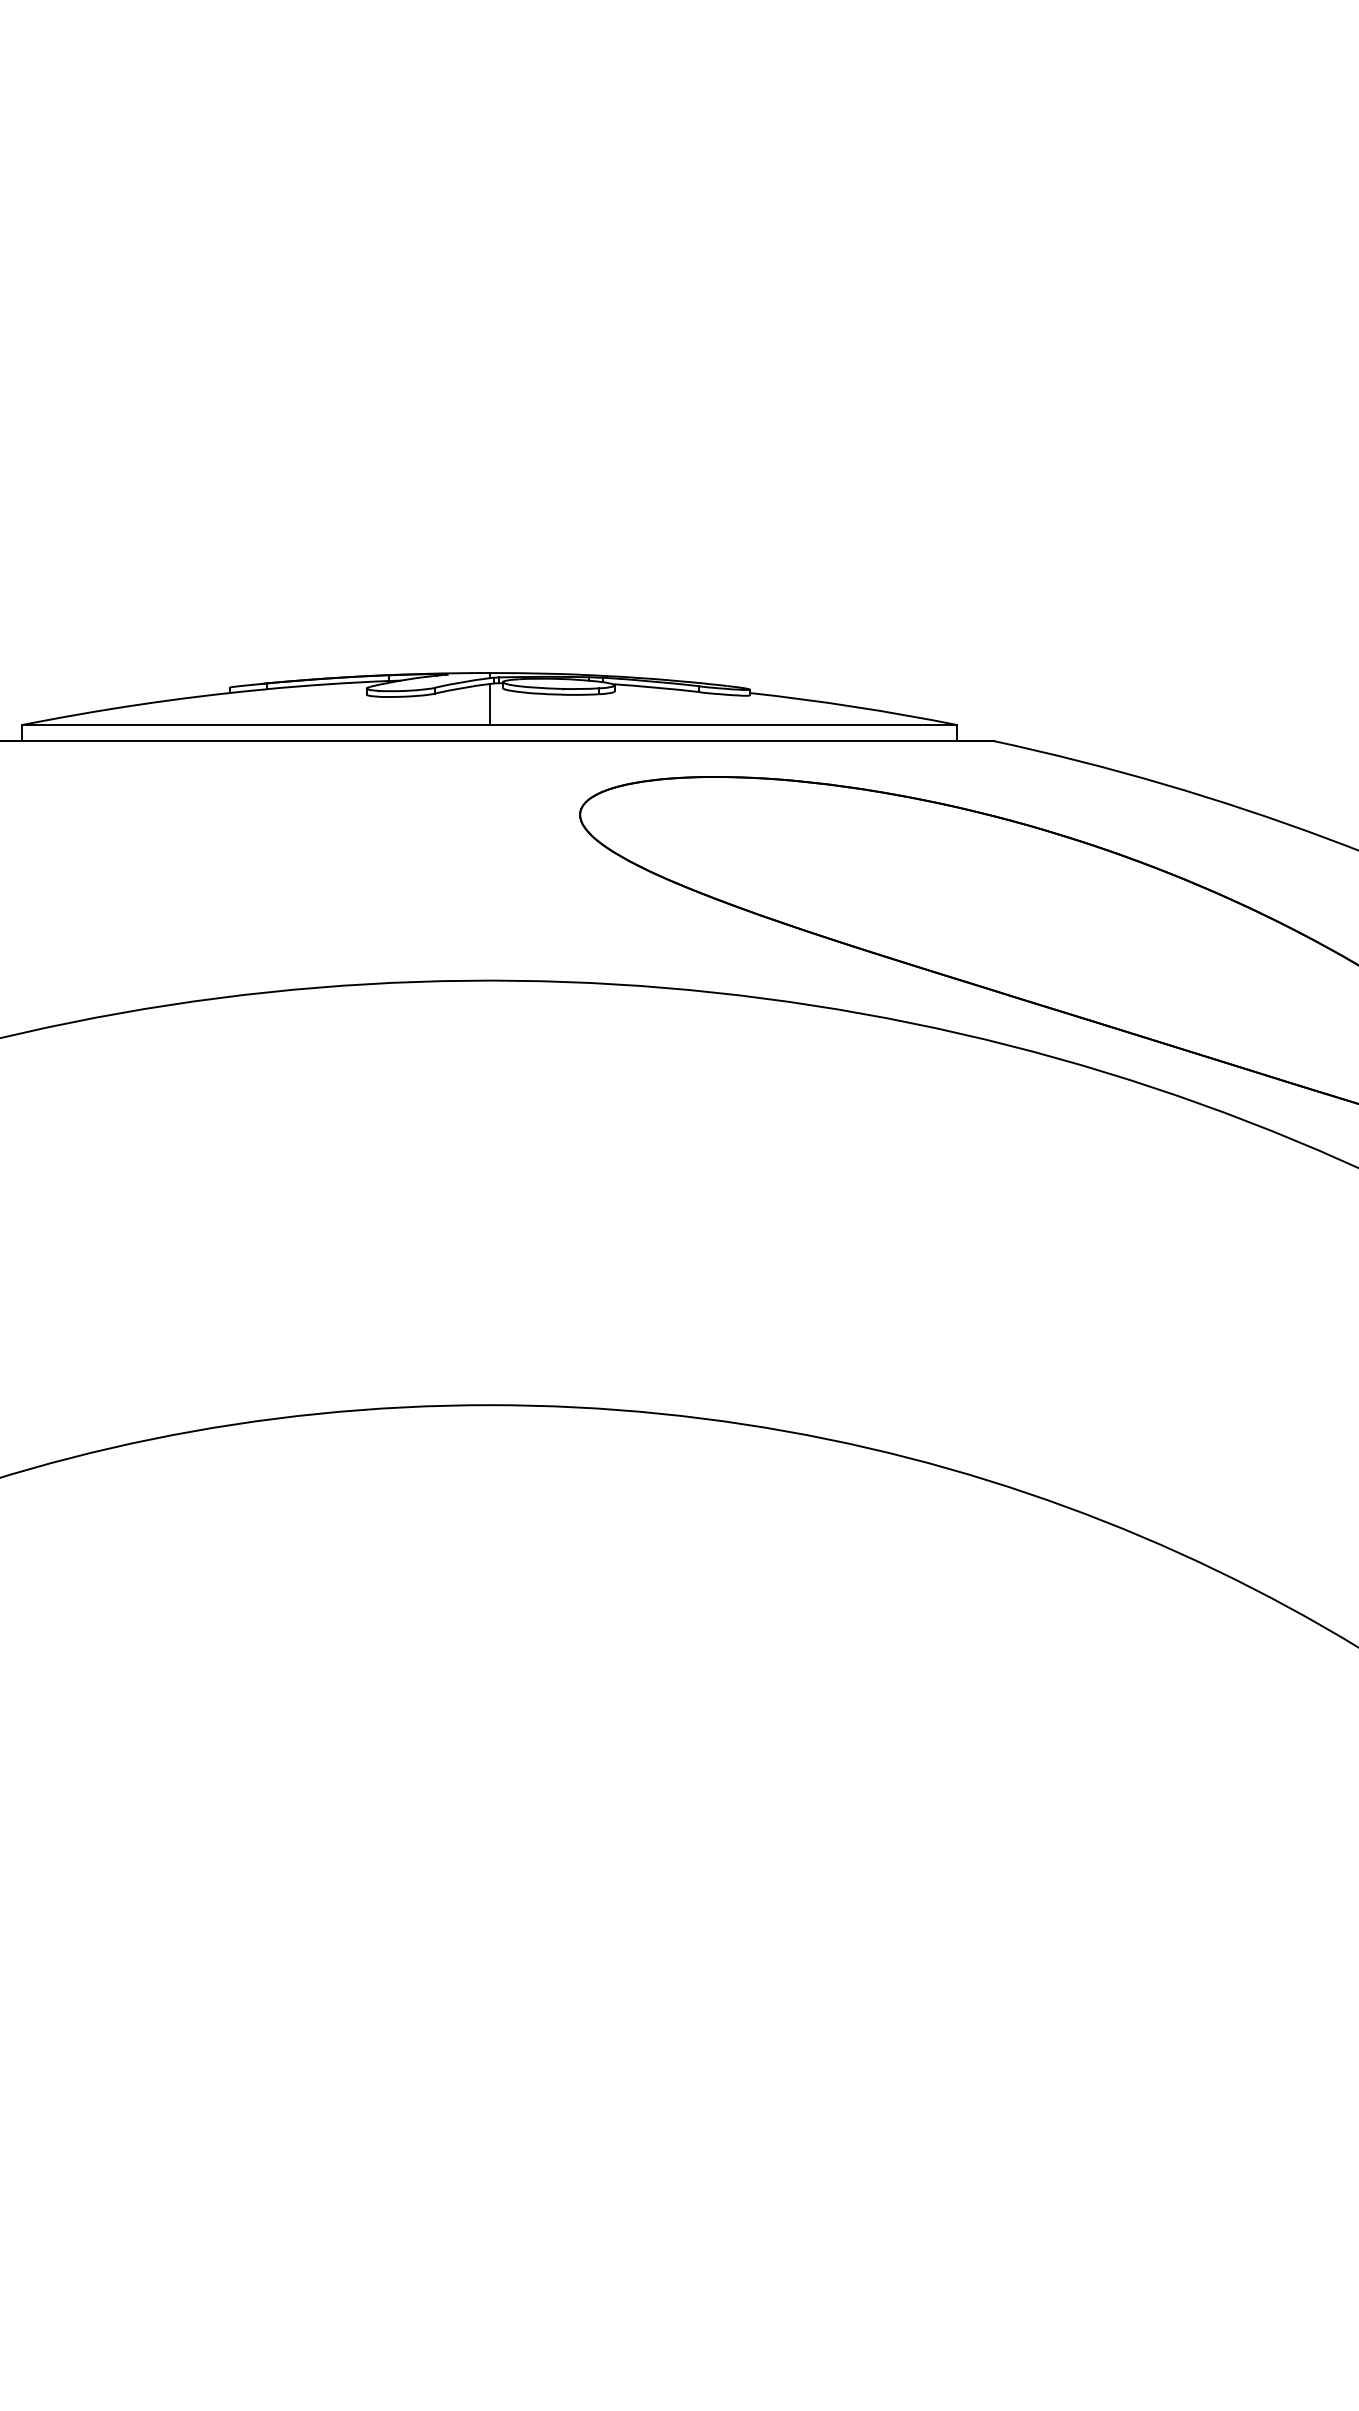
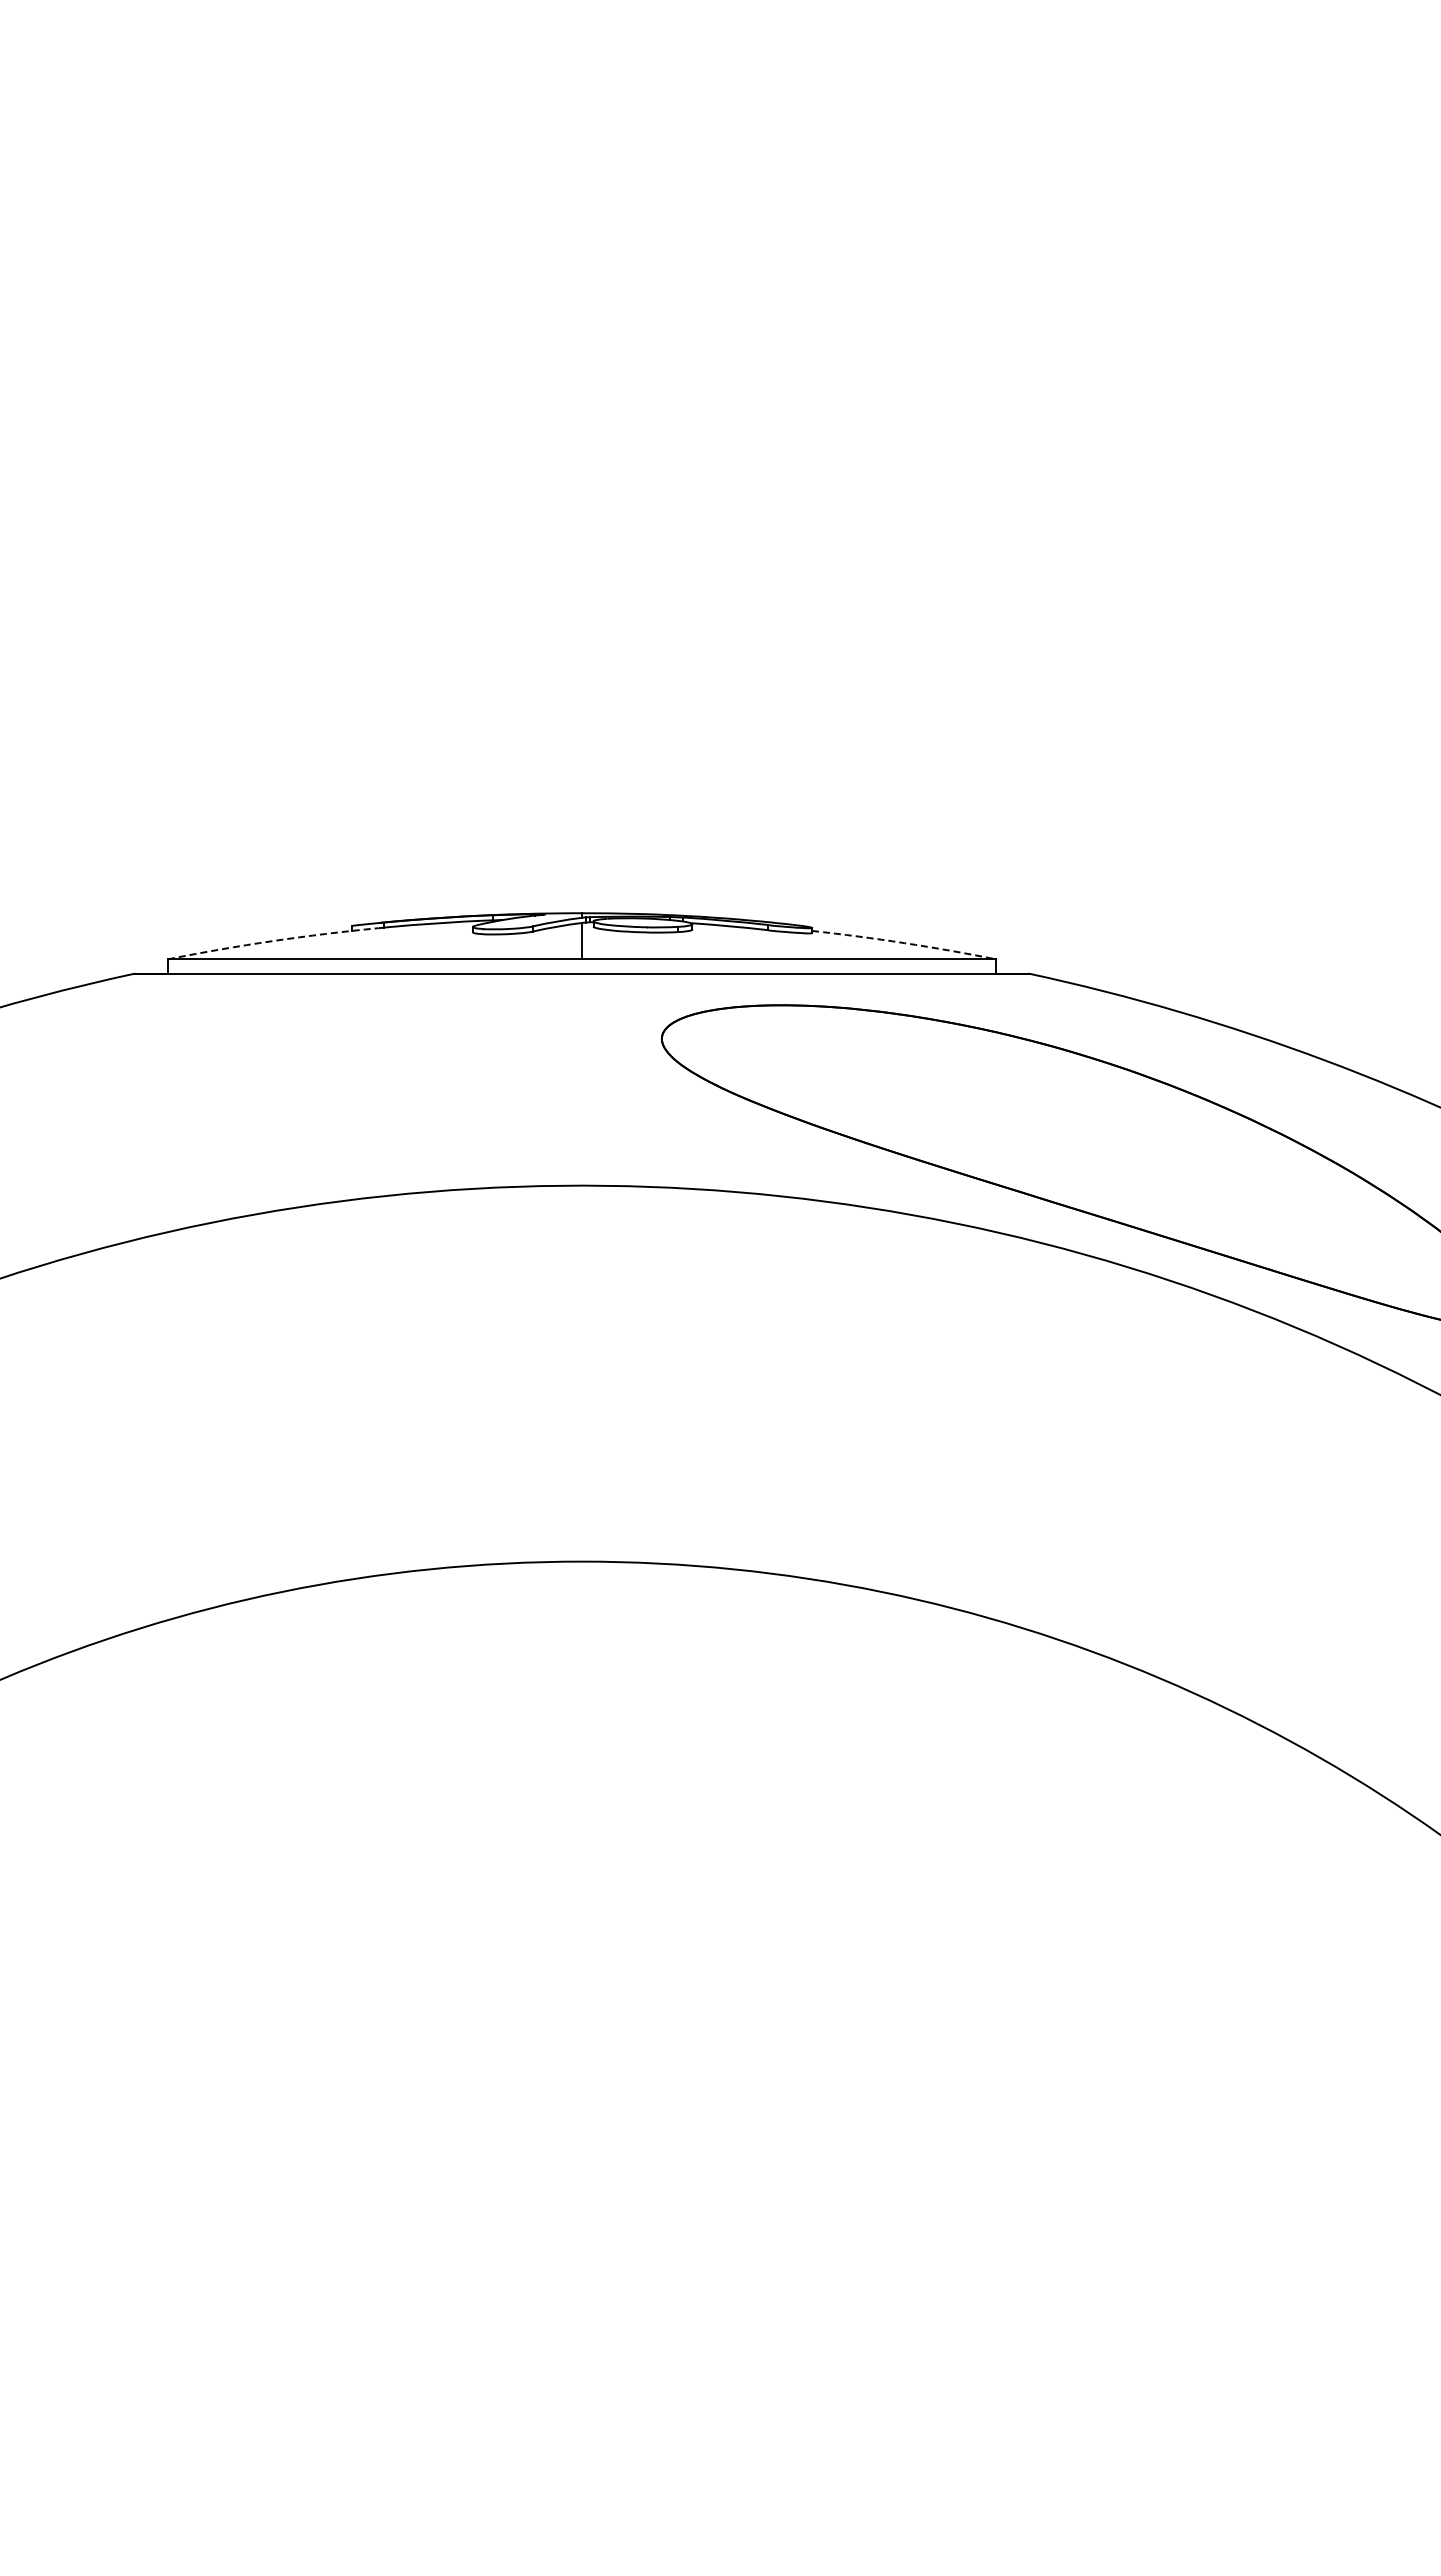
arc: (140, 704) -> (272, 941), solid -> dashed
arc: (854, 707) -> (904, 943), solid -> dashed

